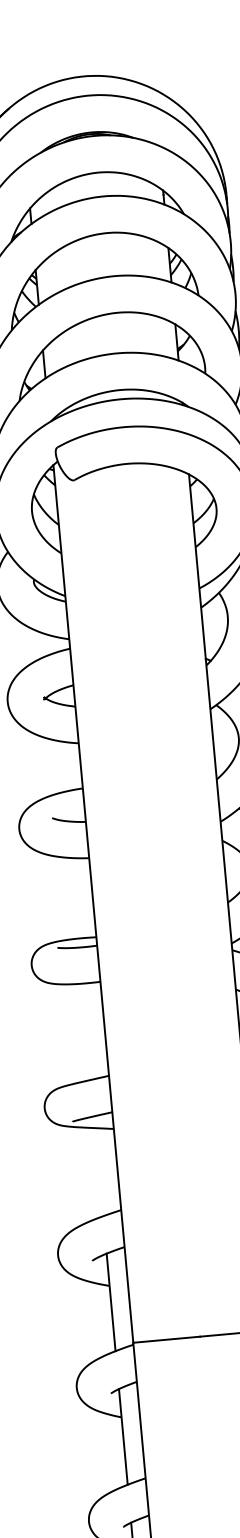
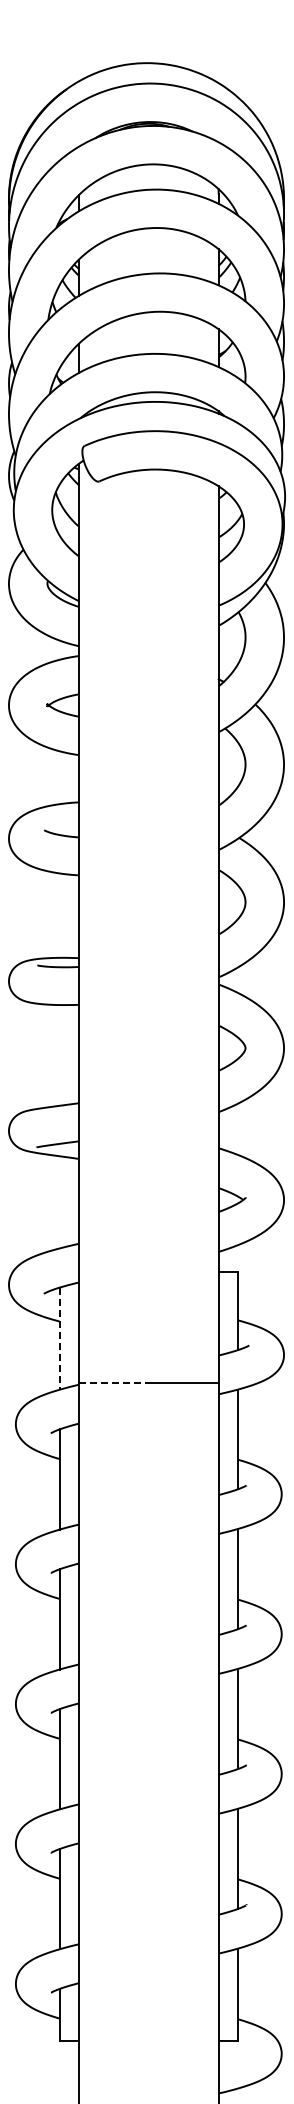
line: (111, 1303) -> (59, 1339), solid -> dashed
line: (166, 1339) -> (113, 1382), solid -> dashed

